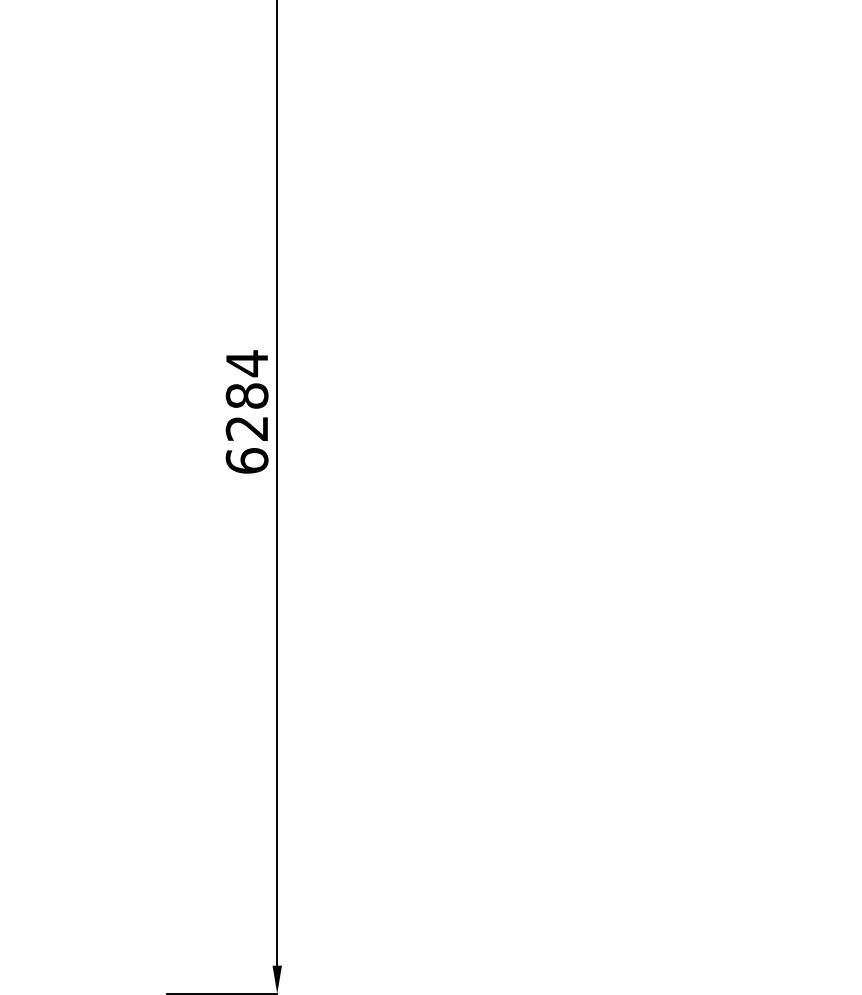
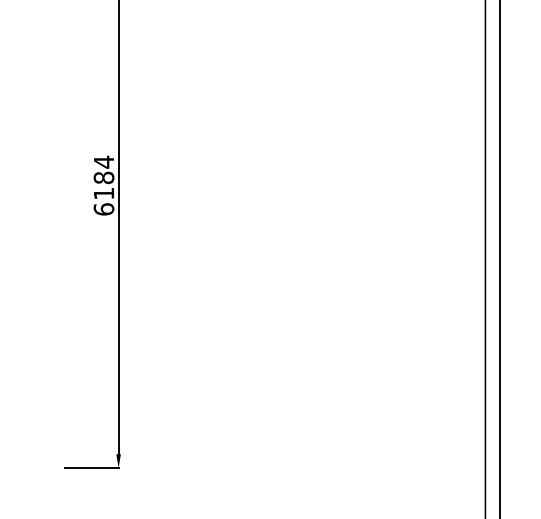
text: (246, 428) -> (103, 193), 6284 -> 6184

